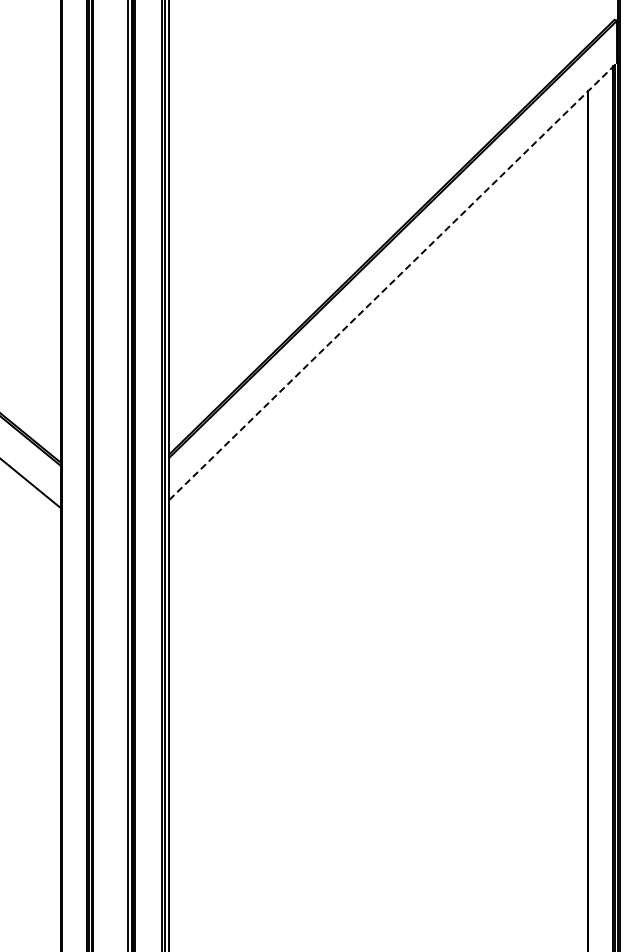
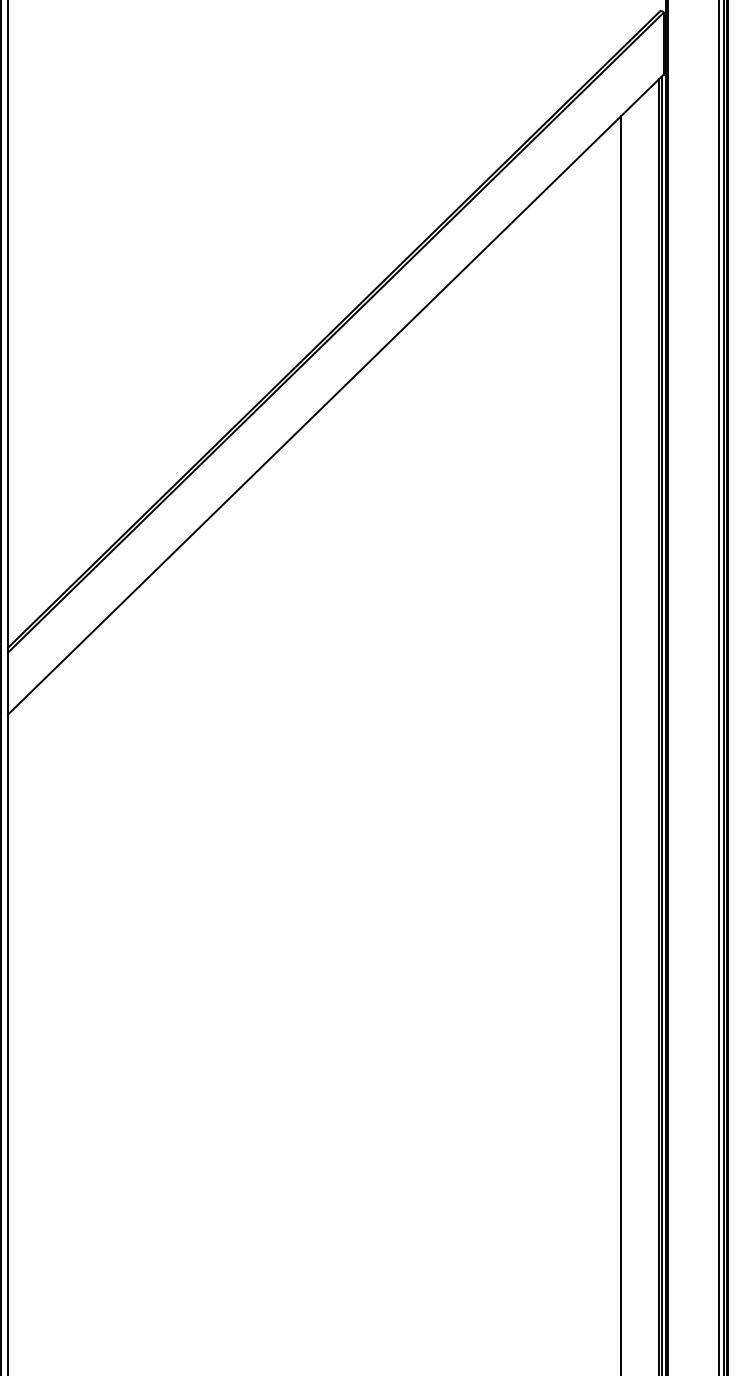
line: (393, 281) -> (336, 394), dashed -> solid

